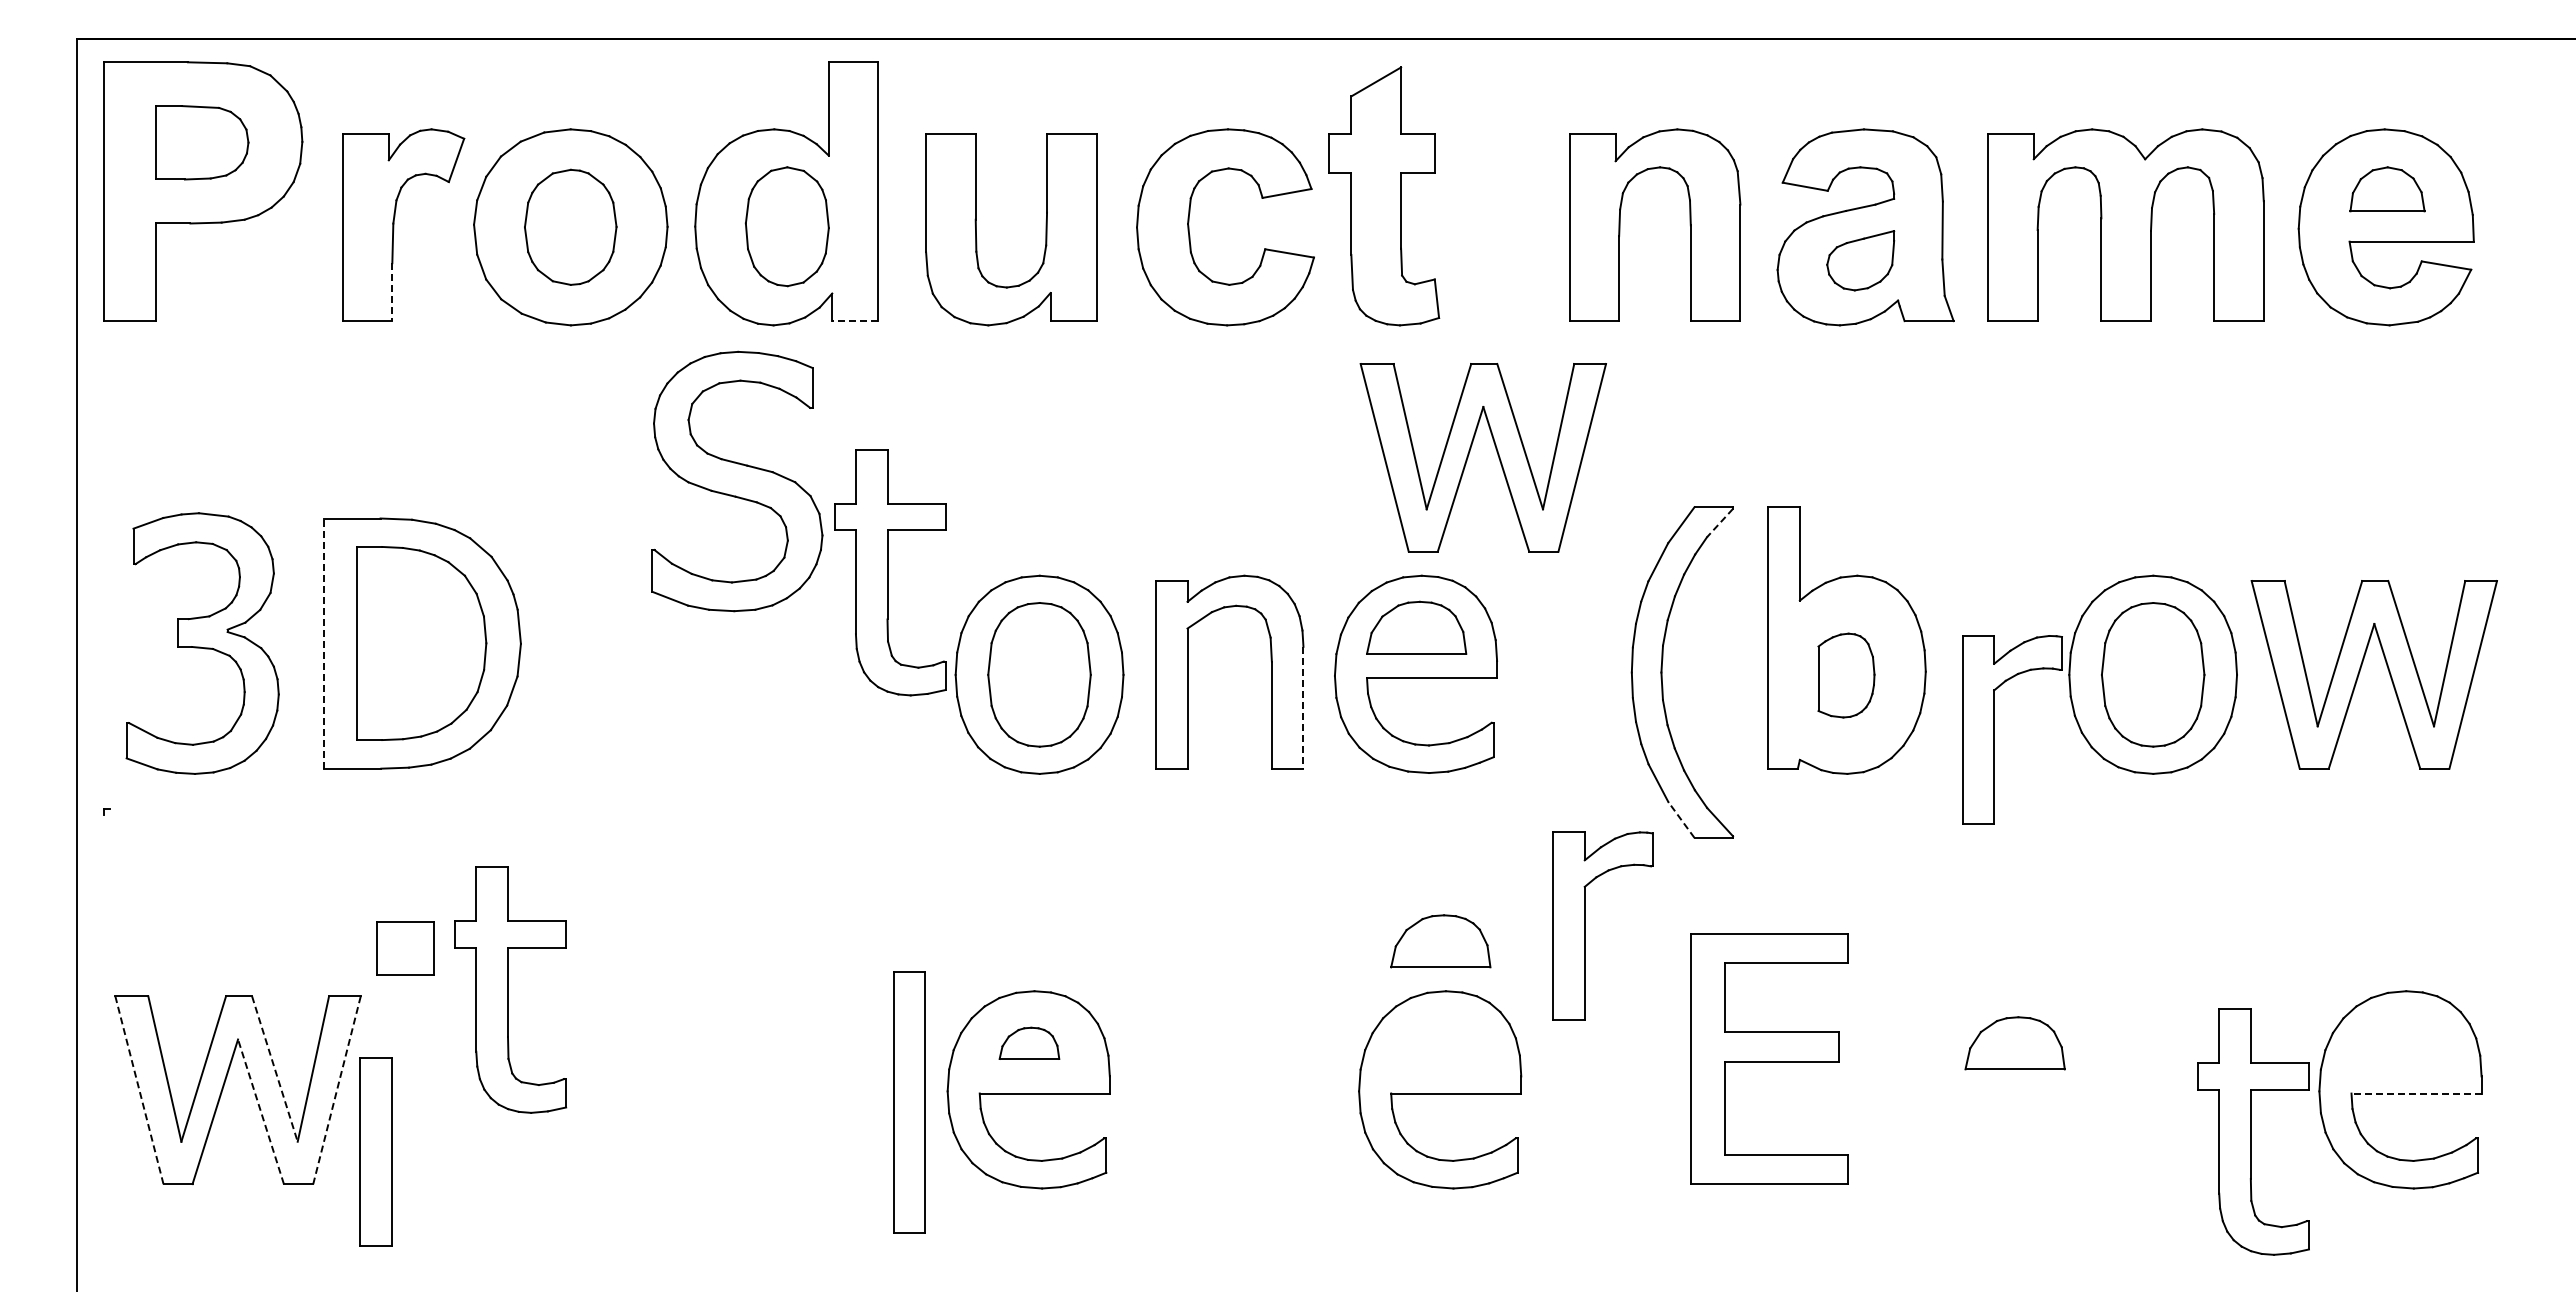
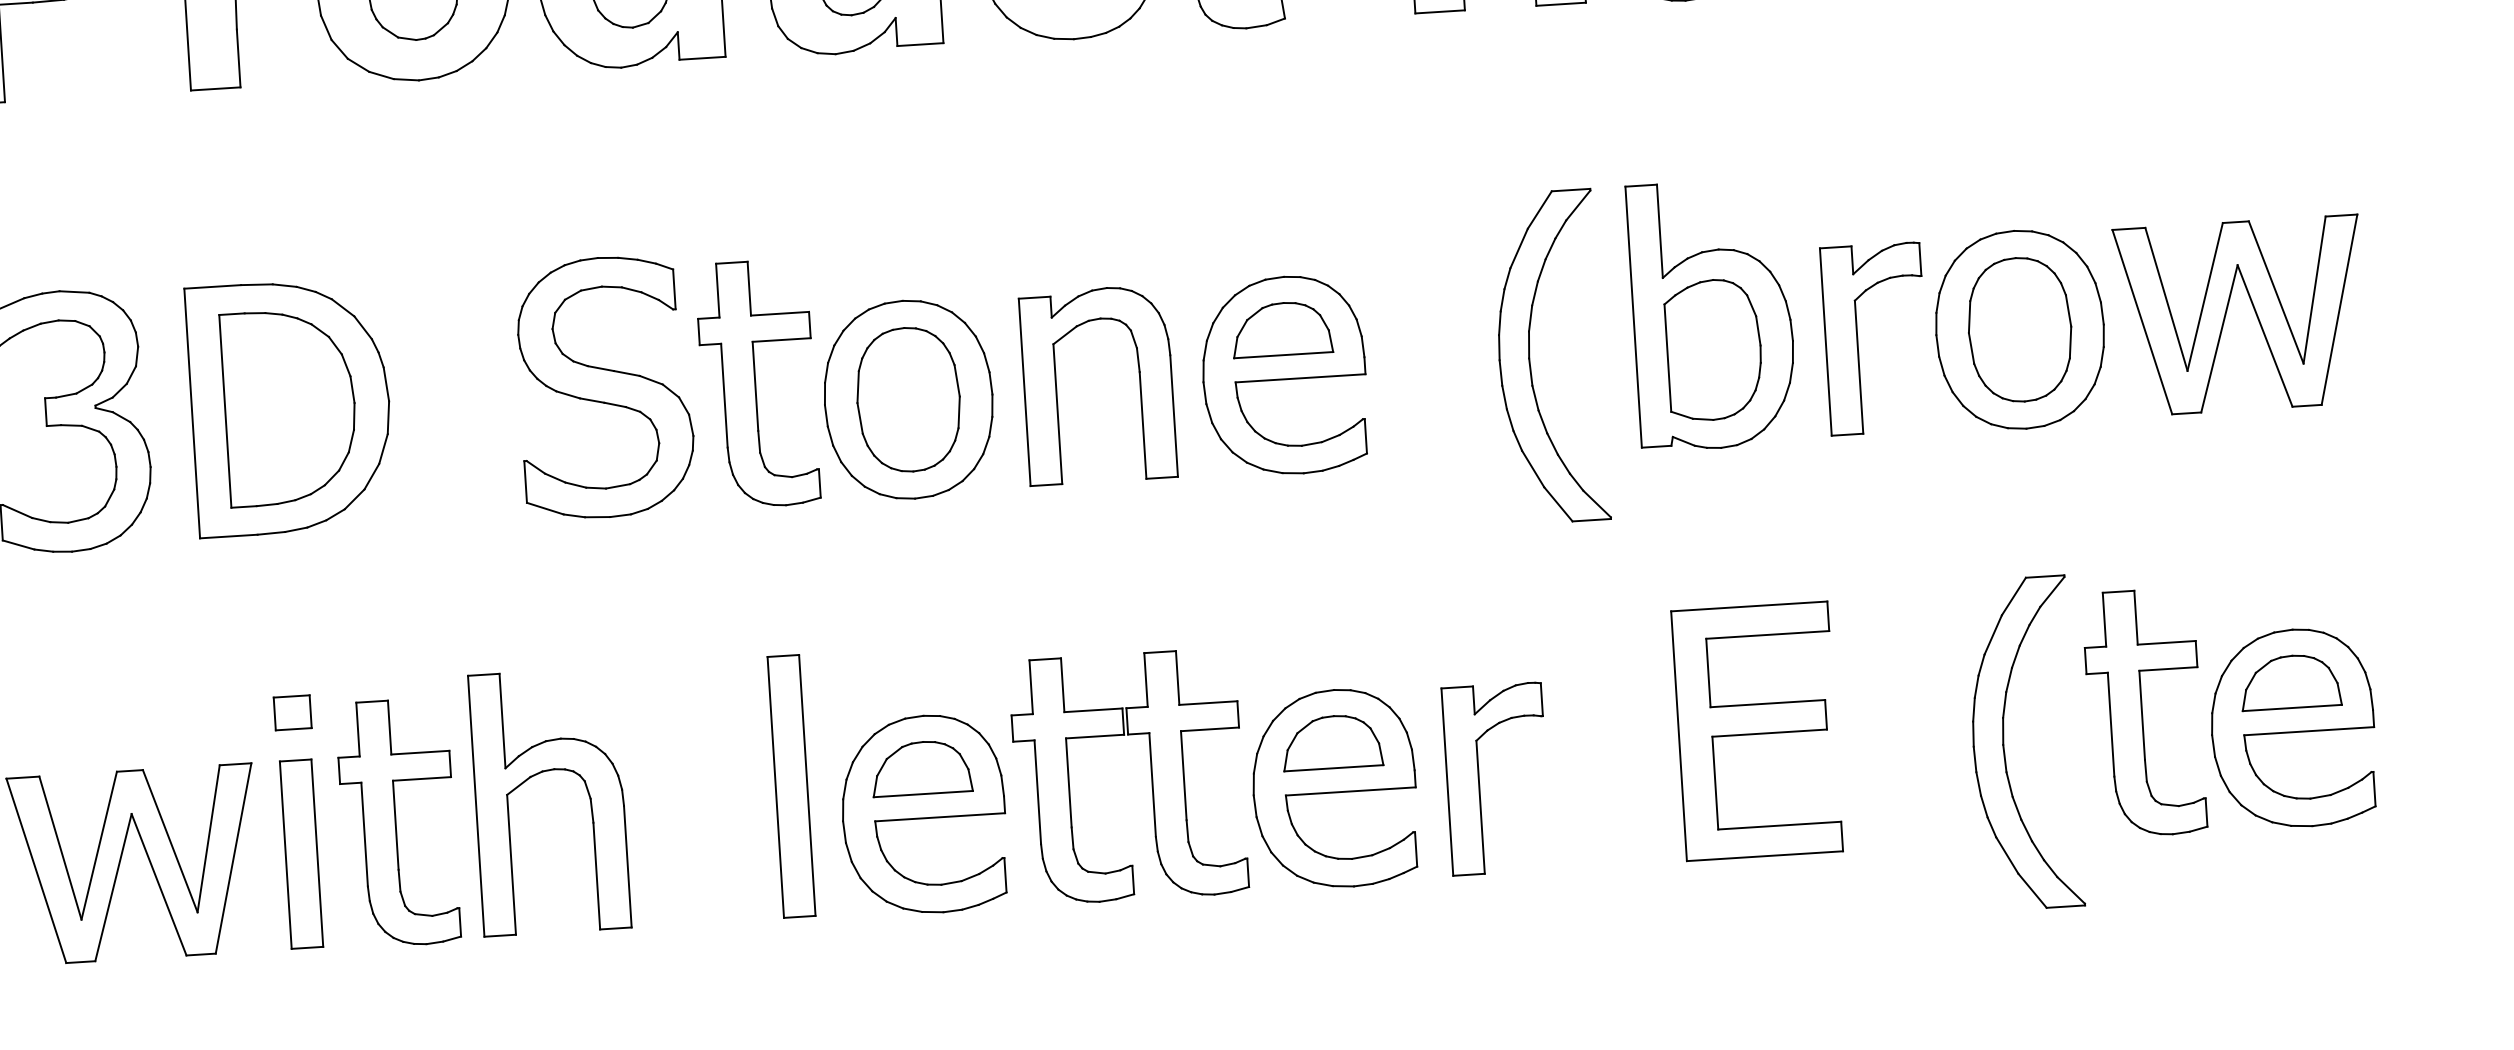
line: (392, 292) -> (238, 58), dashed -> solid
line: (854, 321) -> (701, 58), dashed -> solid
part: (1469, 454) -> (1323, 152), removed
part: (737, 481) -> (605, 387), moved
line: (1719, 523) -> (1577, 206), dashed -> solid
part: (890, 572) -> (758, 383), moved
line: (323, 643) -> (192, 413), dashed -> solid
part: (1846, 675) -> (1714, 349), size x1.67
line: (1303, 707) -> (1174, 415), dashed -> solid
part: (1994, 729) -> (1857, 339), moved
line: (1681, 819) -> (1558, 503), dashed -> solid
part: (1585, 925) -> (1479, 779), moved
part: (1440, 941) -> (1331, 742), moved
part: (404, 948) -> (292, 712), size x0.62
part: (510, 989) -> (398, 822), moved
part: (647, 1025) -> (539, 774), added
part: (1029, 1043) -> (921, 768), size x1.67
part: (2014, 1043) -> (2290, 682), moved
part: (1769, 1058) -> (1757, 730), moved
part: (1258, 1064) -> (1151, 774), added
line: (275, 1069) -> (170, 841), dashed -> solid
part: (2111, 1087) -> (2004, 744), added
line: (139, 1090) -> (36, 871), dashed -> solid
line: (337, 1090) -> (234, 858), dashed -> solid
line: (2416, 1093) -> (2309, 731), dashed -> solid
part: (909, 1102) -> (791, 786), moved
line: (261, 1111) -> (159, 884), dashed -> solid
part: (2253, 1131) -> (2144, 712), moved
part: (375, 1151) -> (300, 853), moved

